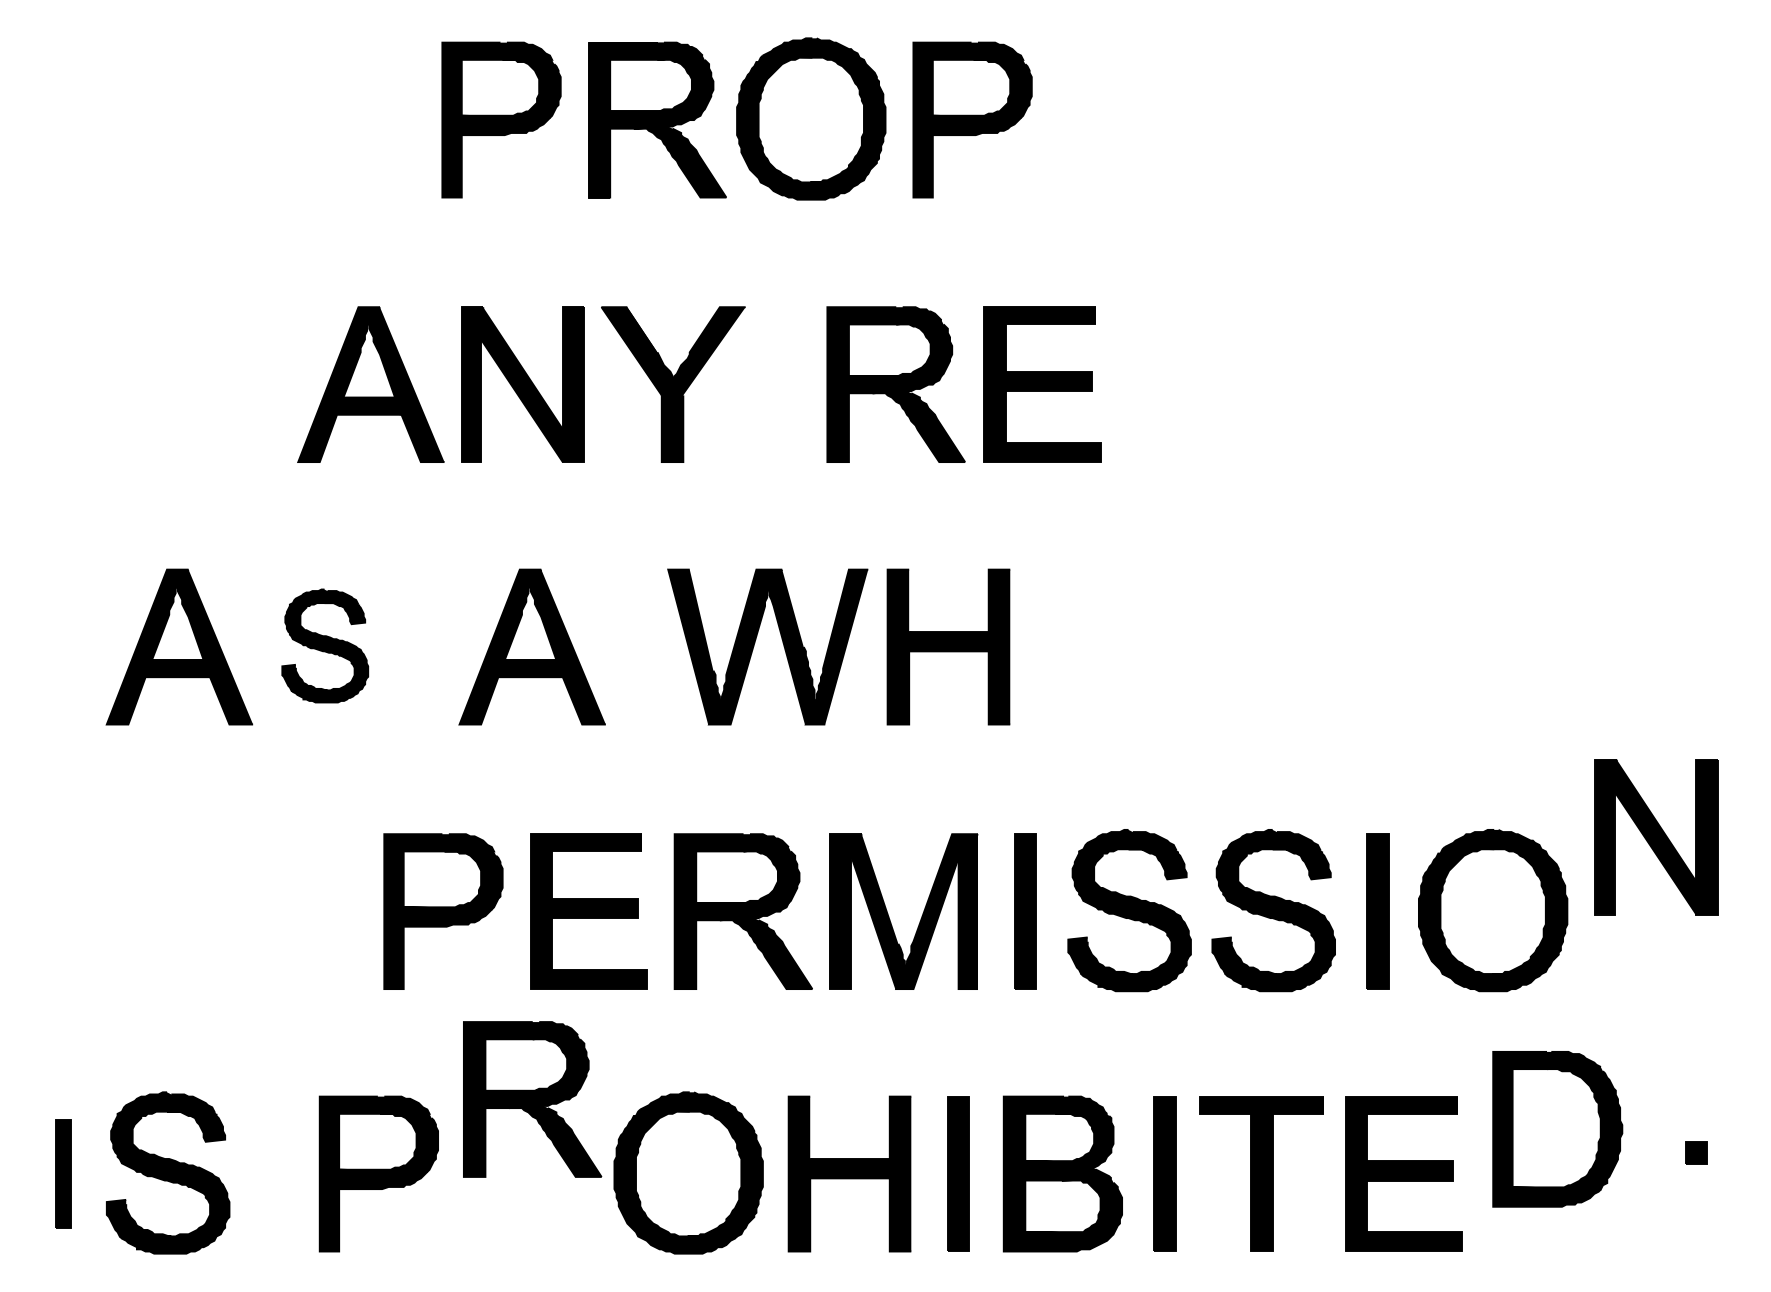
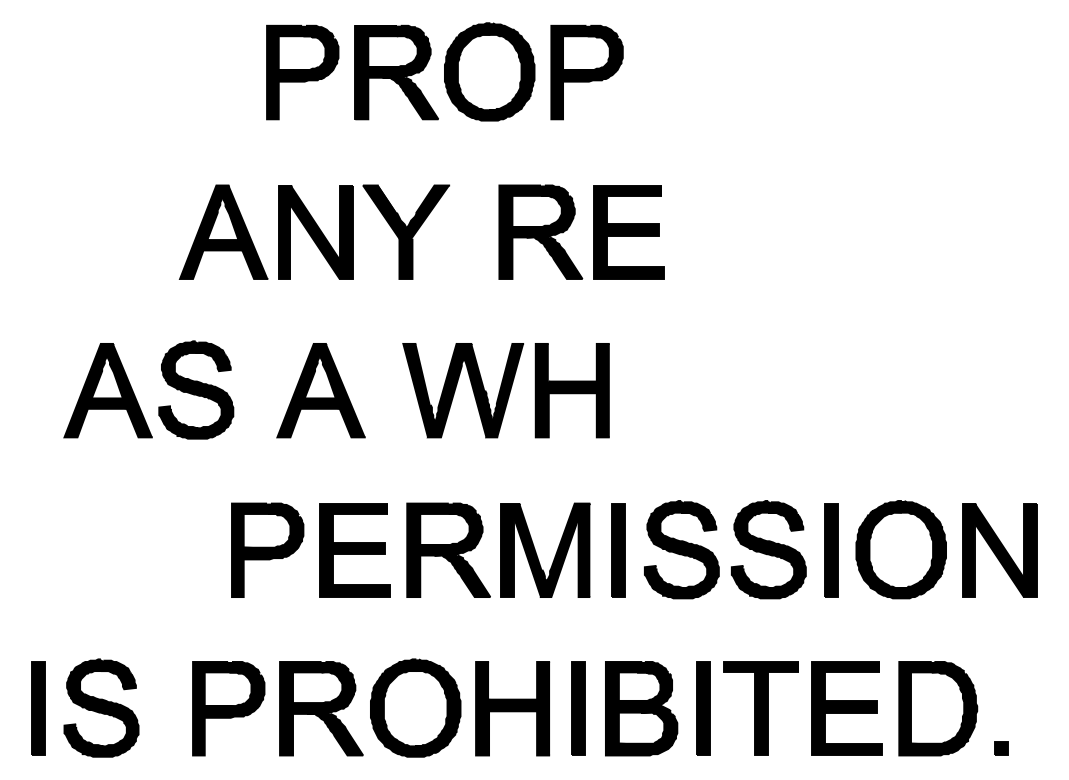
part: (325, 645) -> (196, 389), size x1.43
part: (1655, 837) -> (999, 550), moved
part: (532, 1099) -> (321, 708), moved
part: (1558, 1128) -> (938, 708), moved
part: (1695, 1152) -> (1001, 748), moved
part: (63, 1173) -> (38, 708), size x1.43

